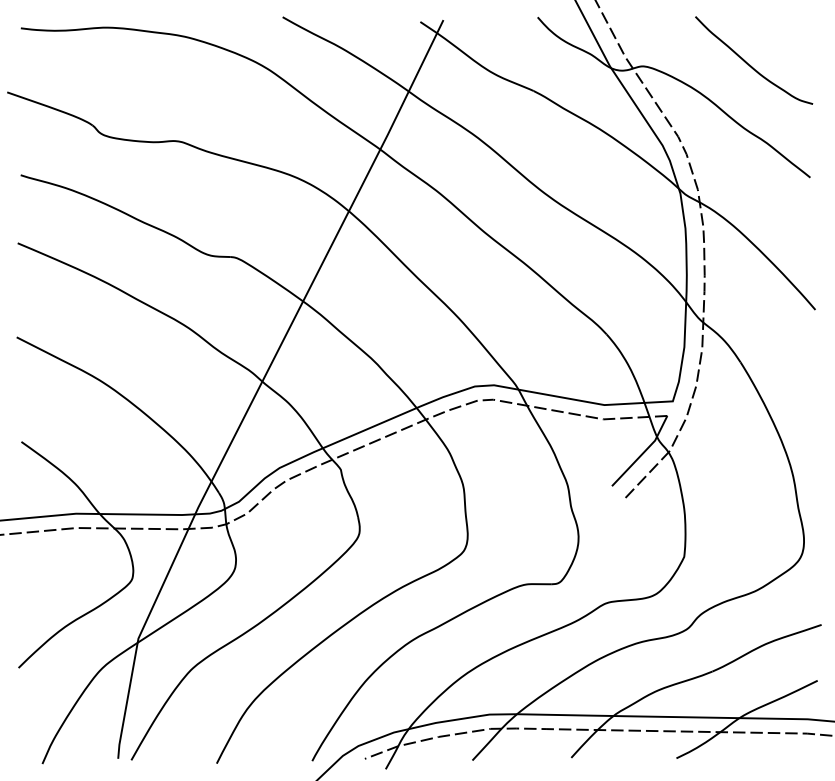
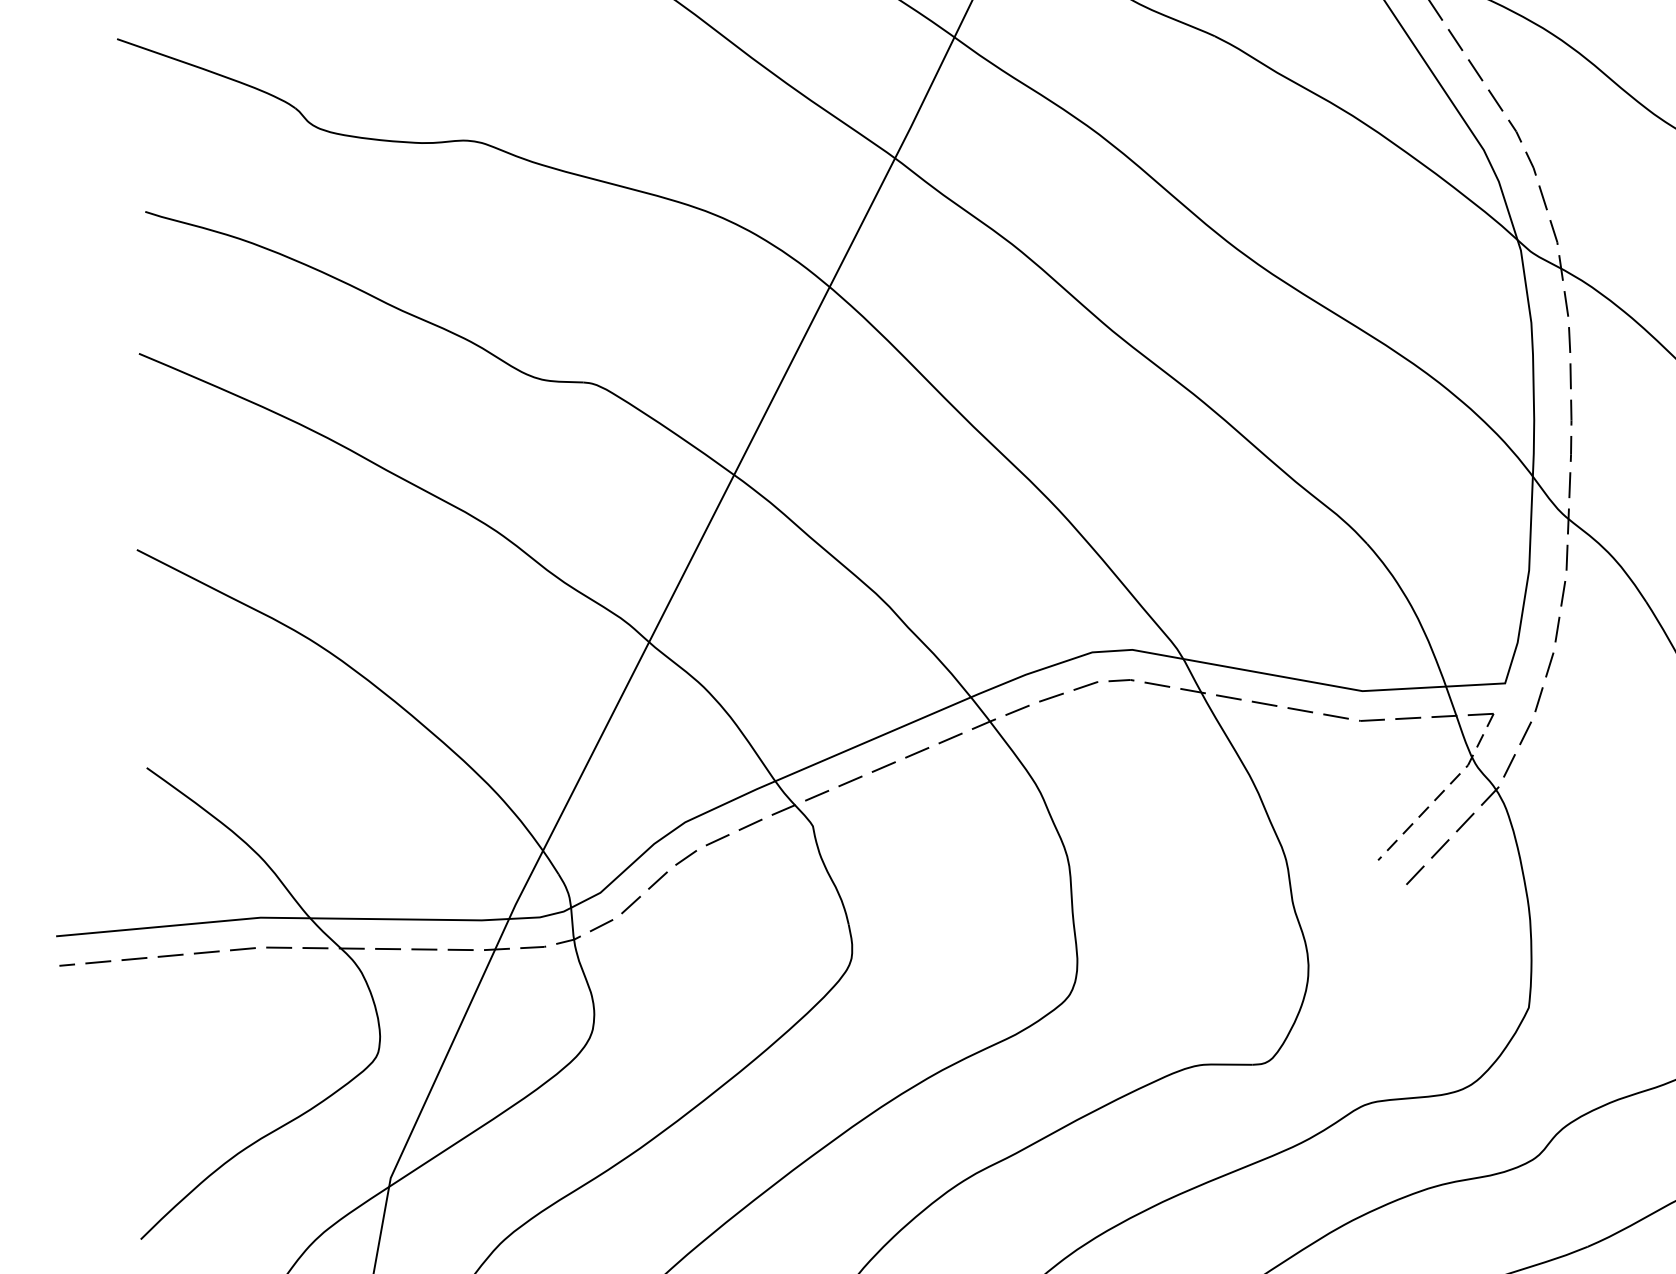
line: (643, 452) -> (1443, 790), solid -> dashed

